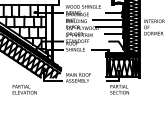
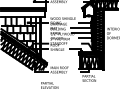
text: (24, 89) -> (49, 85), moved

